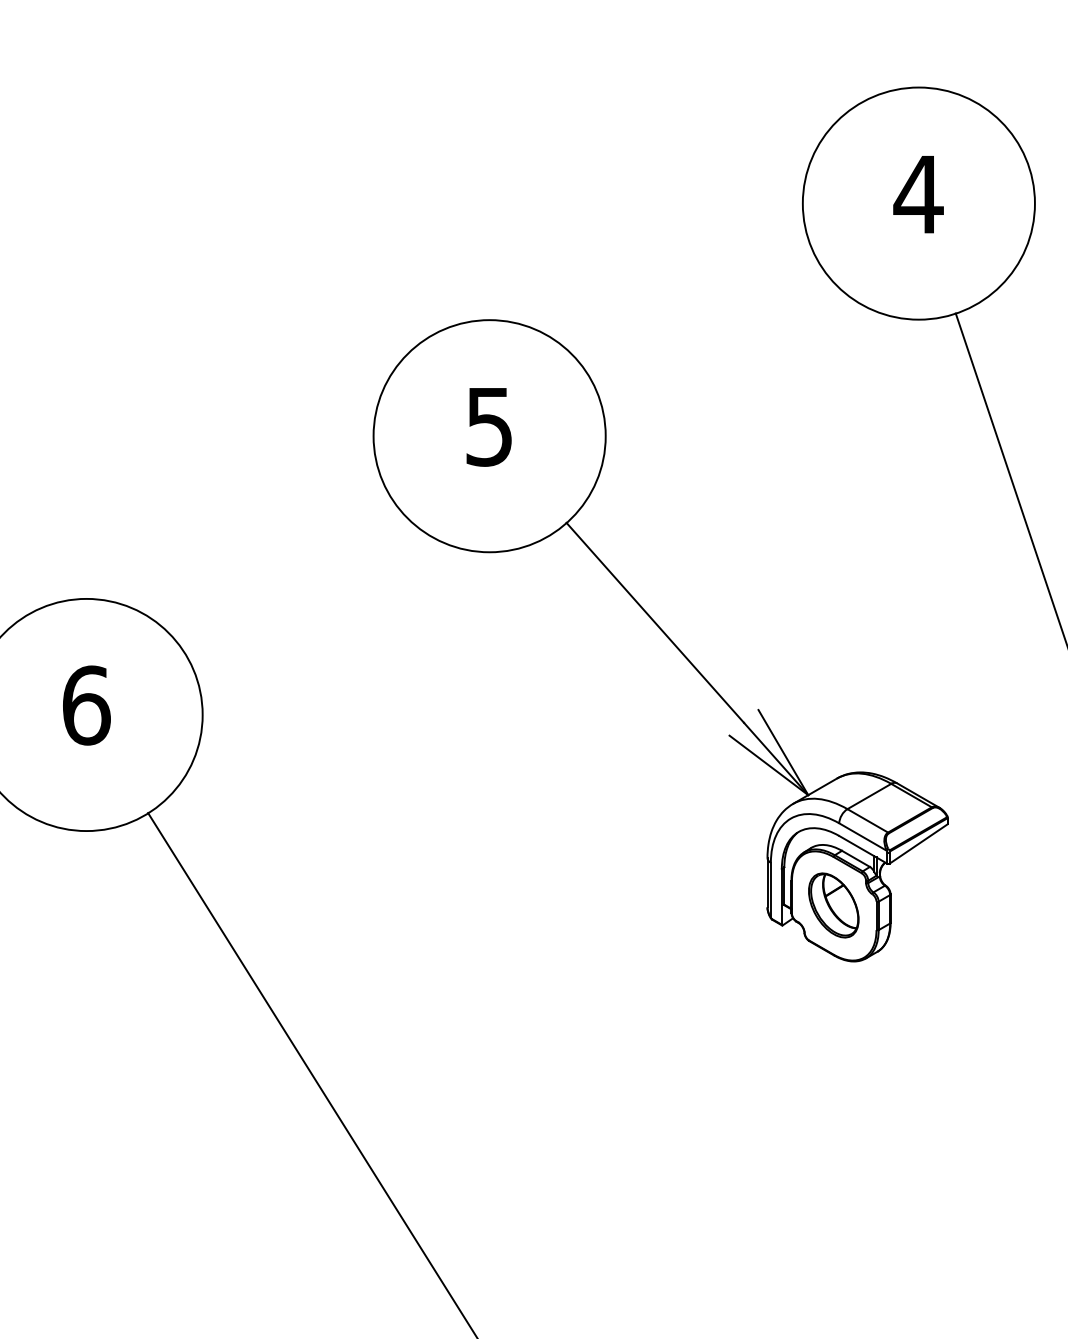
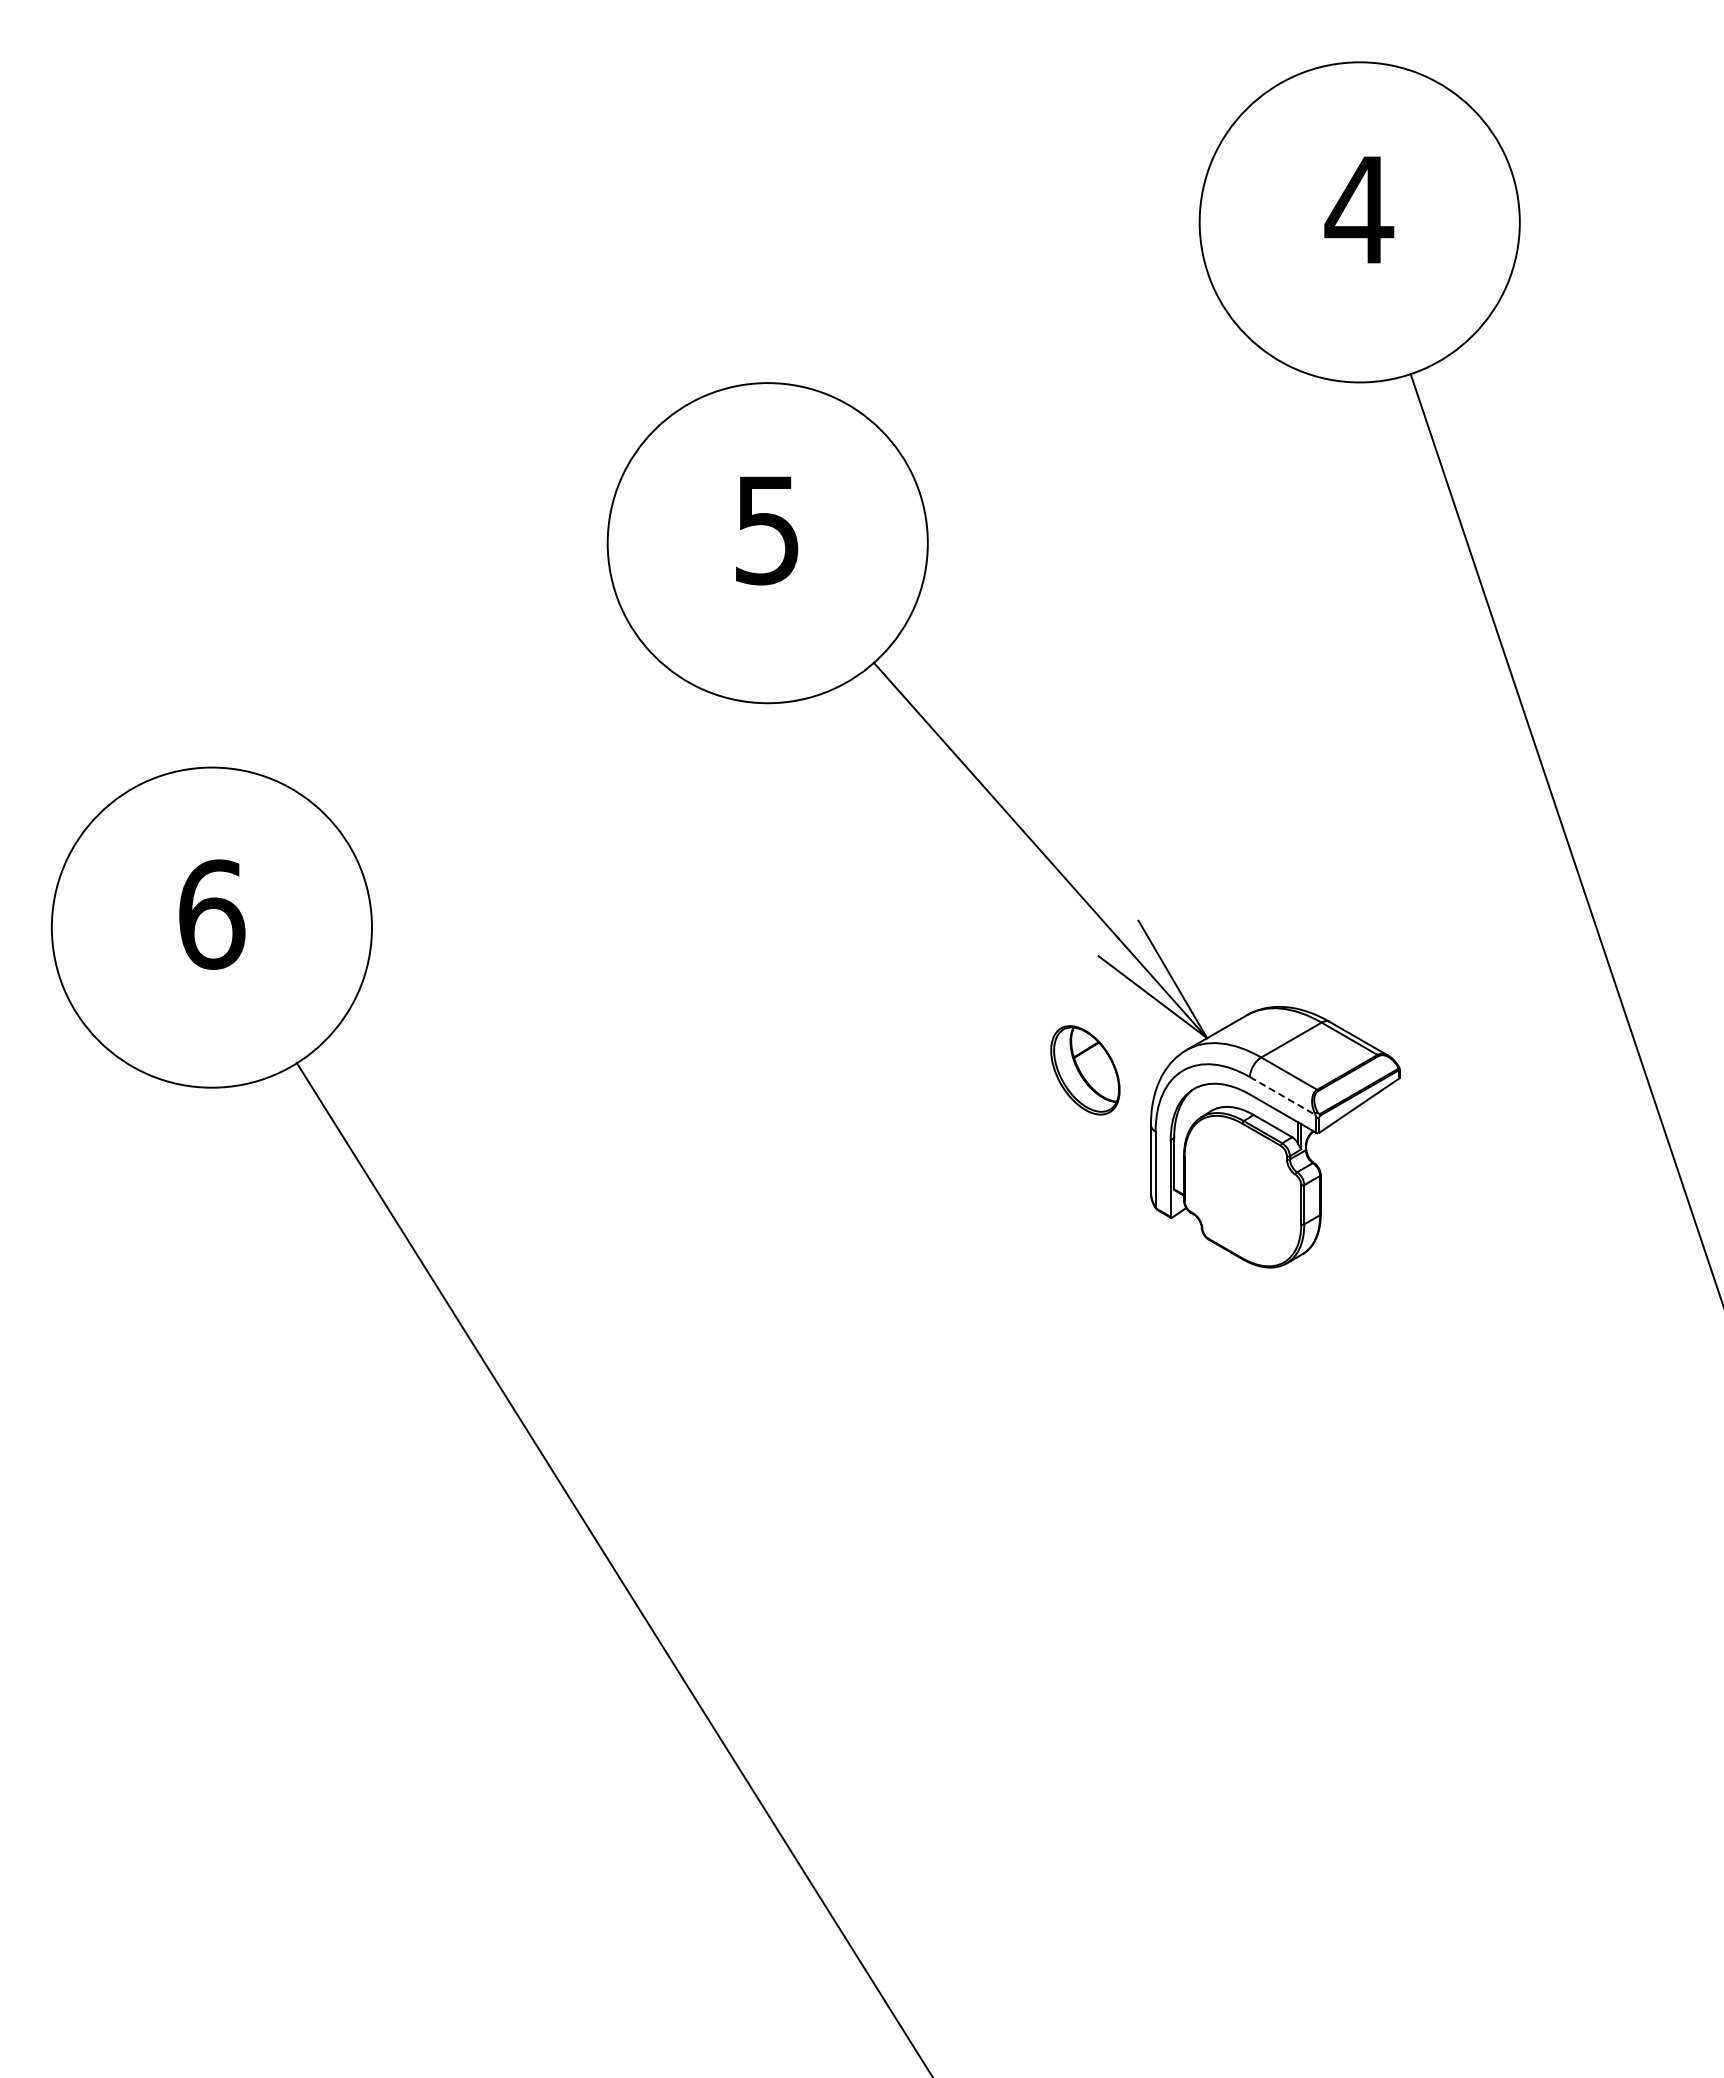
line: (862, 837) -> (1282, 1096), solid -> dashed
part: (833, 905) -> (1085, 1070), moved

